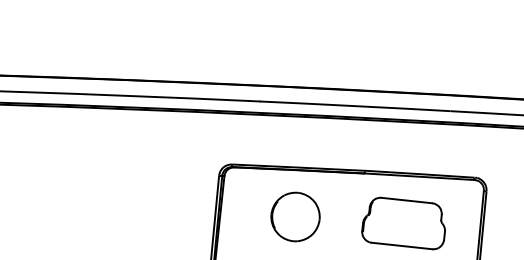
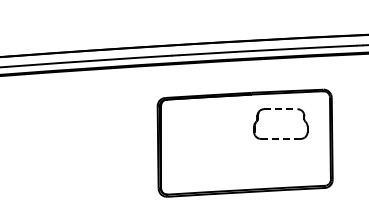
line: (406, 200) -> (280, 109), solid -> dashed
part: (294, 216) -> (209, 127), removed
line: (401, 245) -> (280, 138), solid -> dashed

